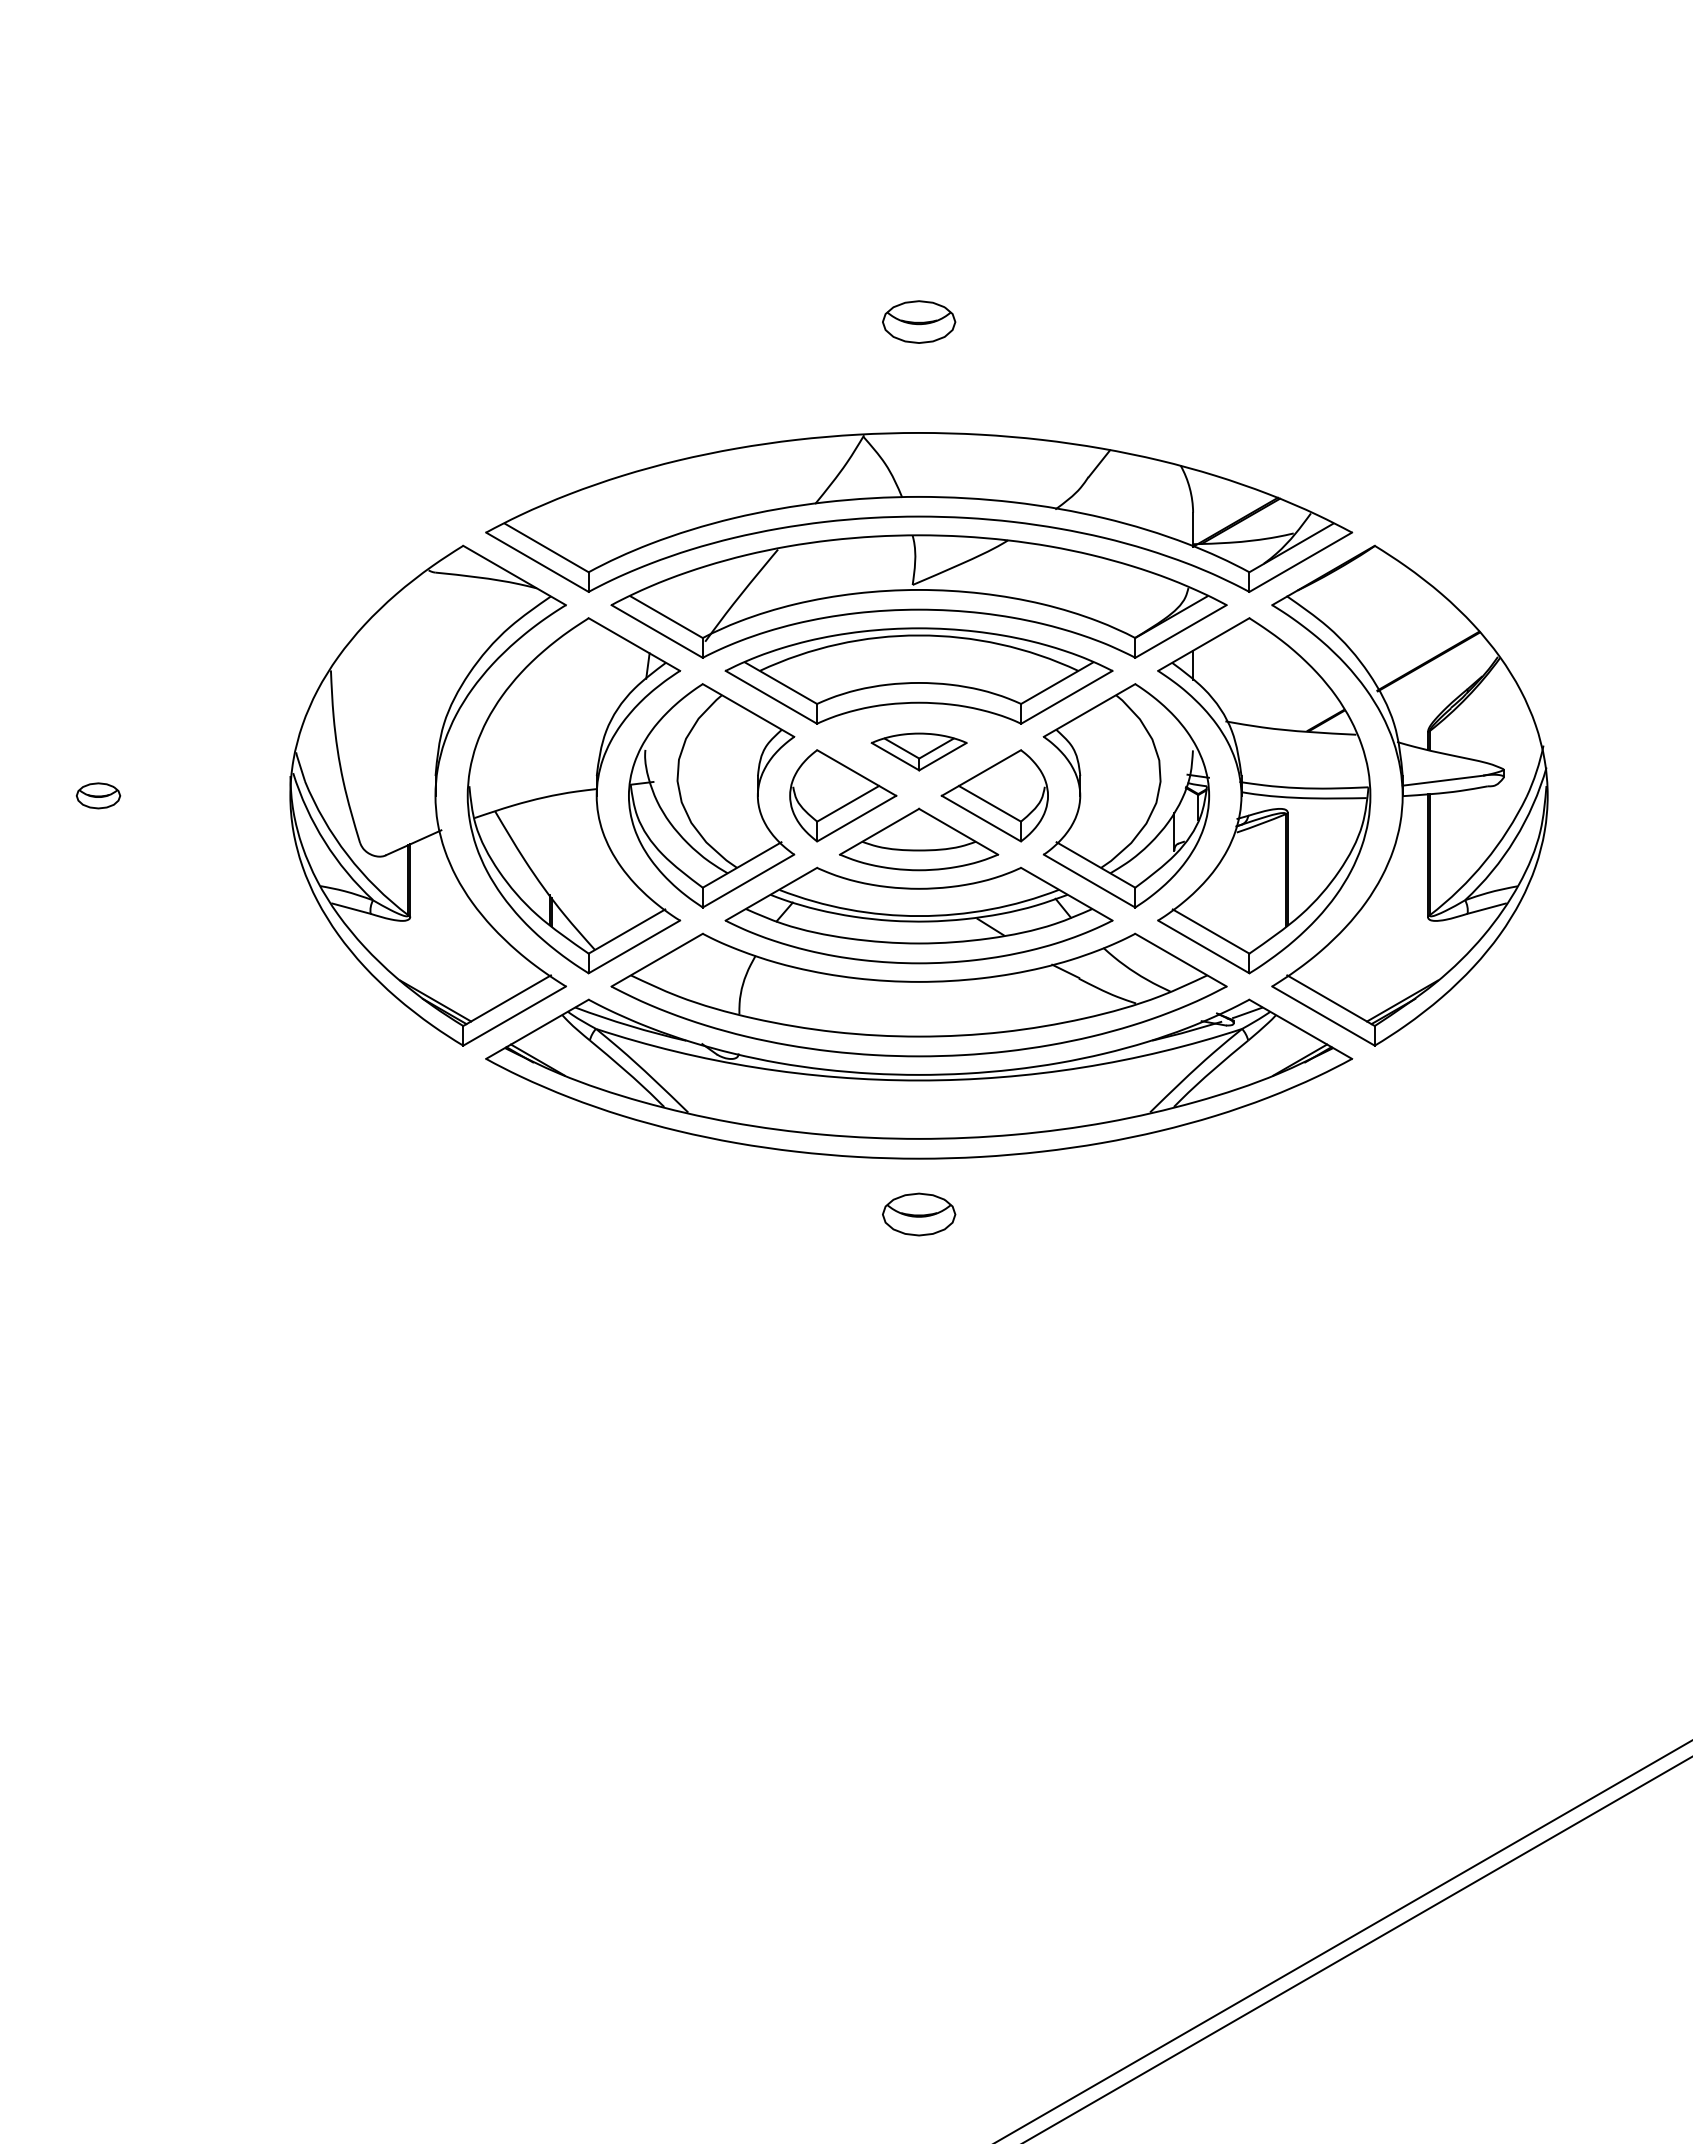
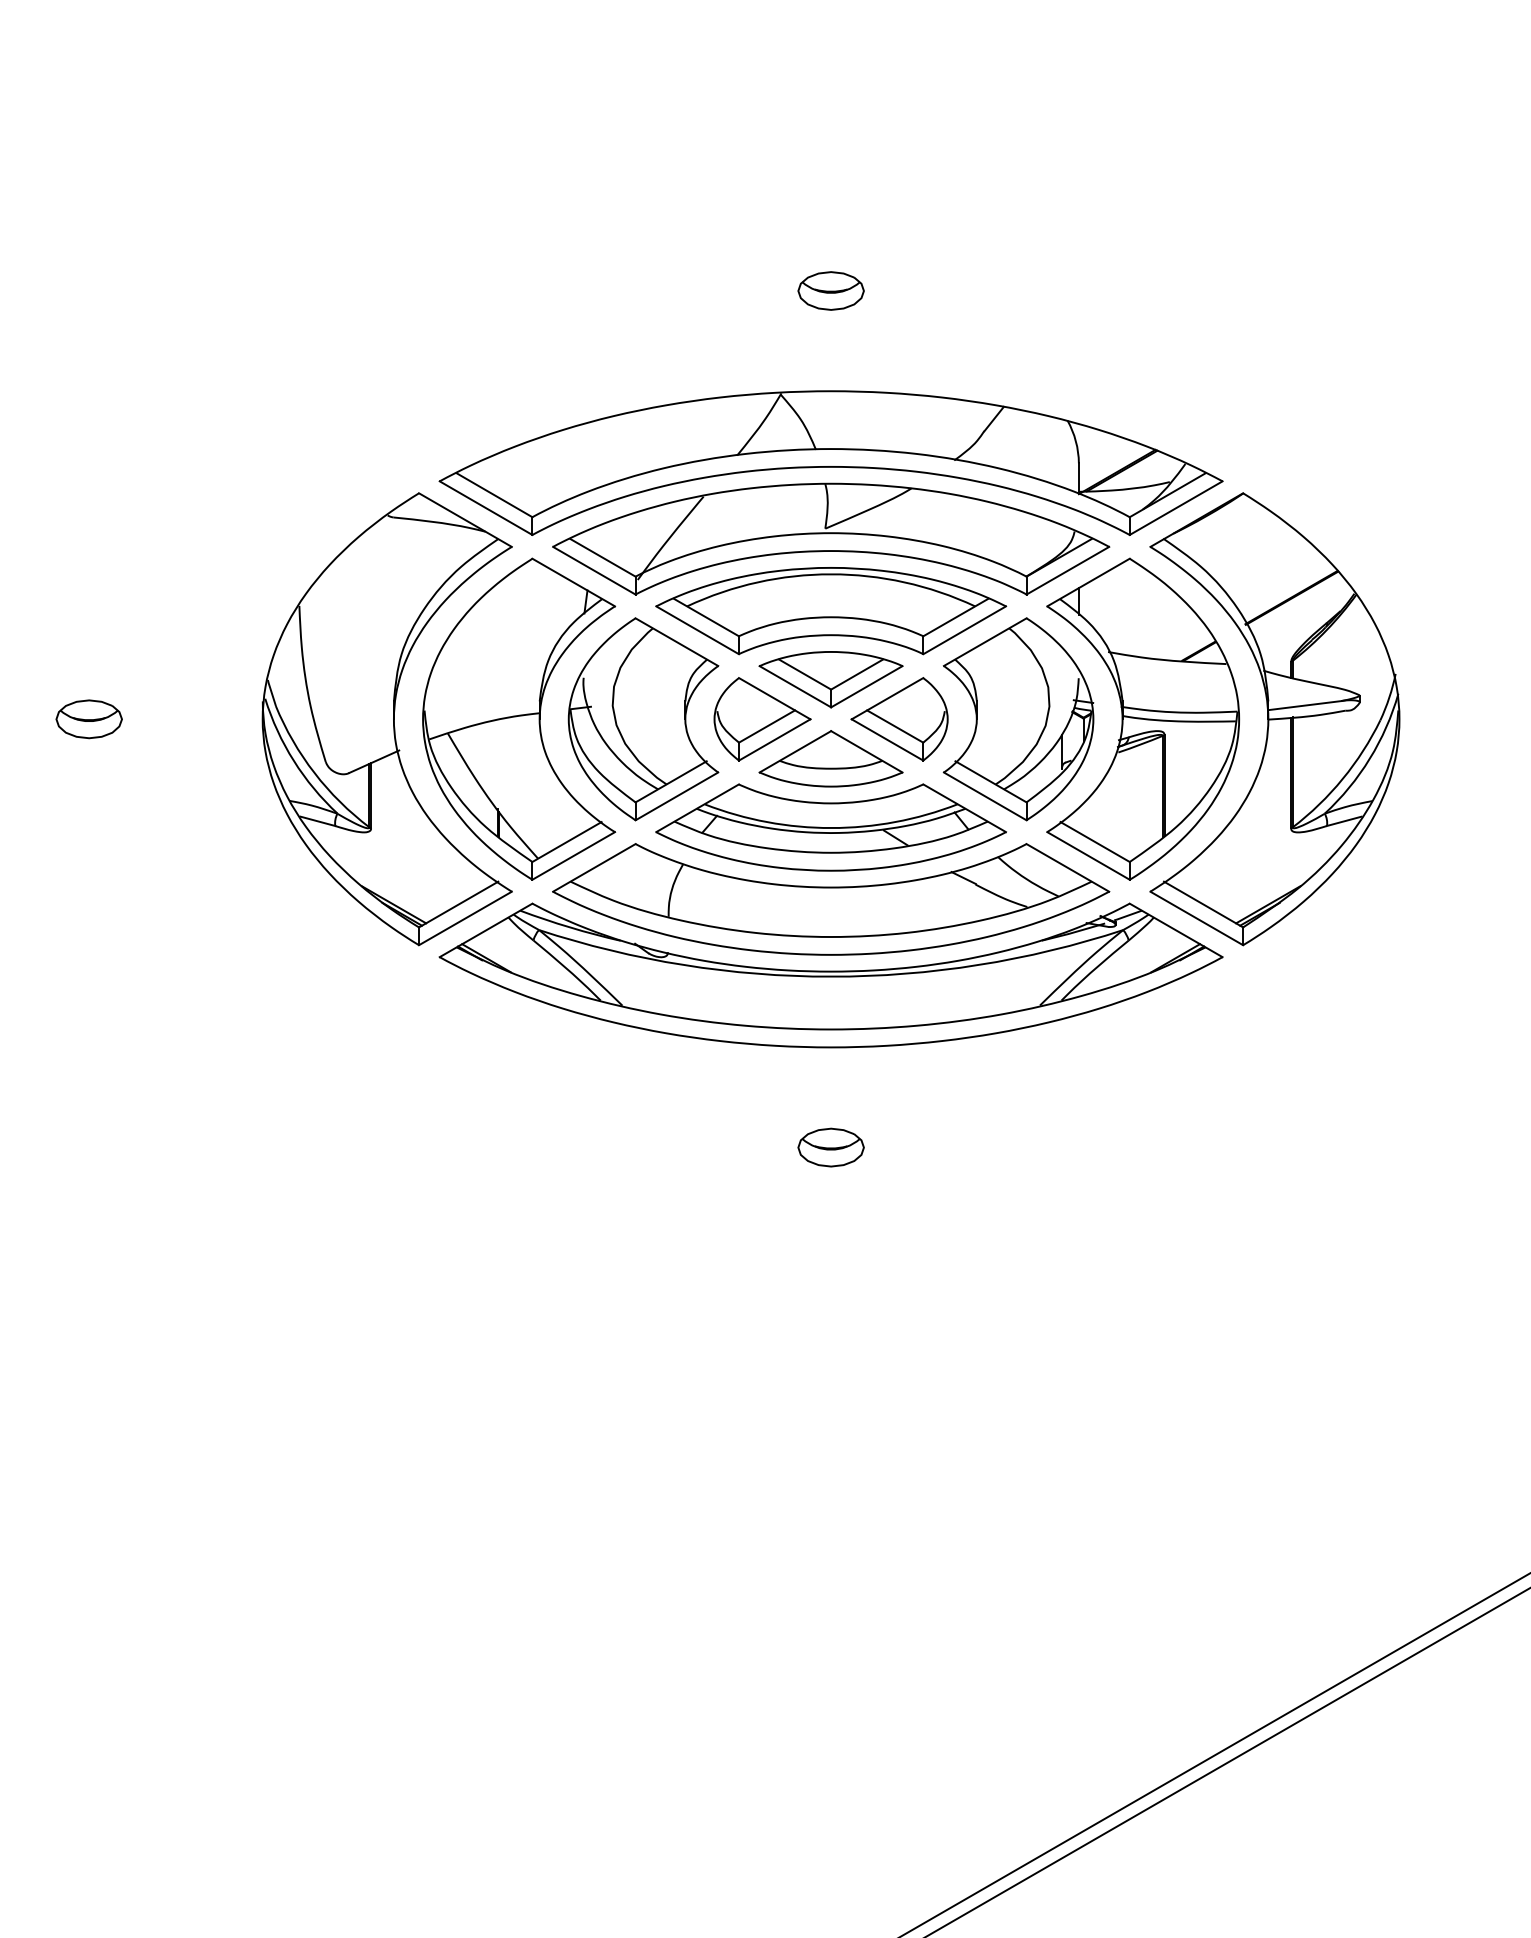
part: (919, 751) -> (831, 679), size x1.67
part: (98, 795) -> (89, 719), size x1.67
part: (919, 1214) -> (831, 1147), moved

